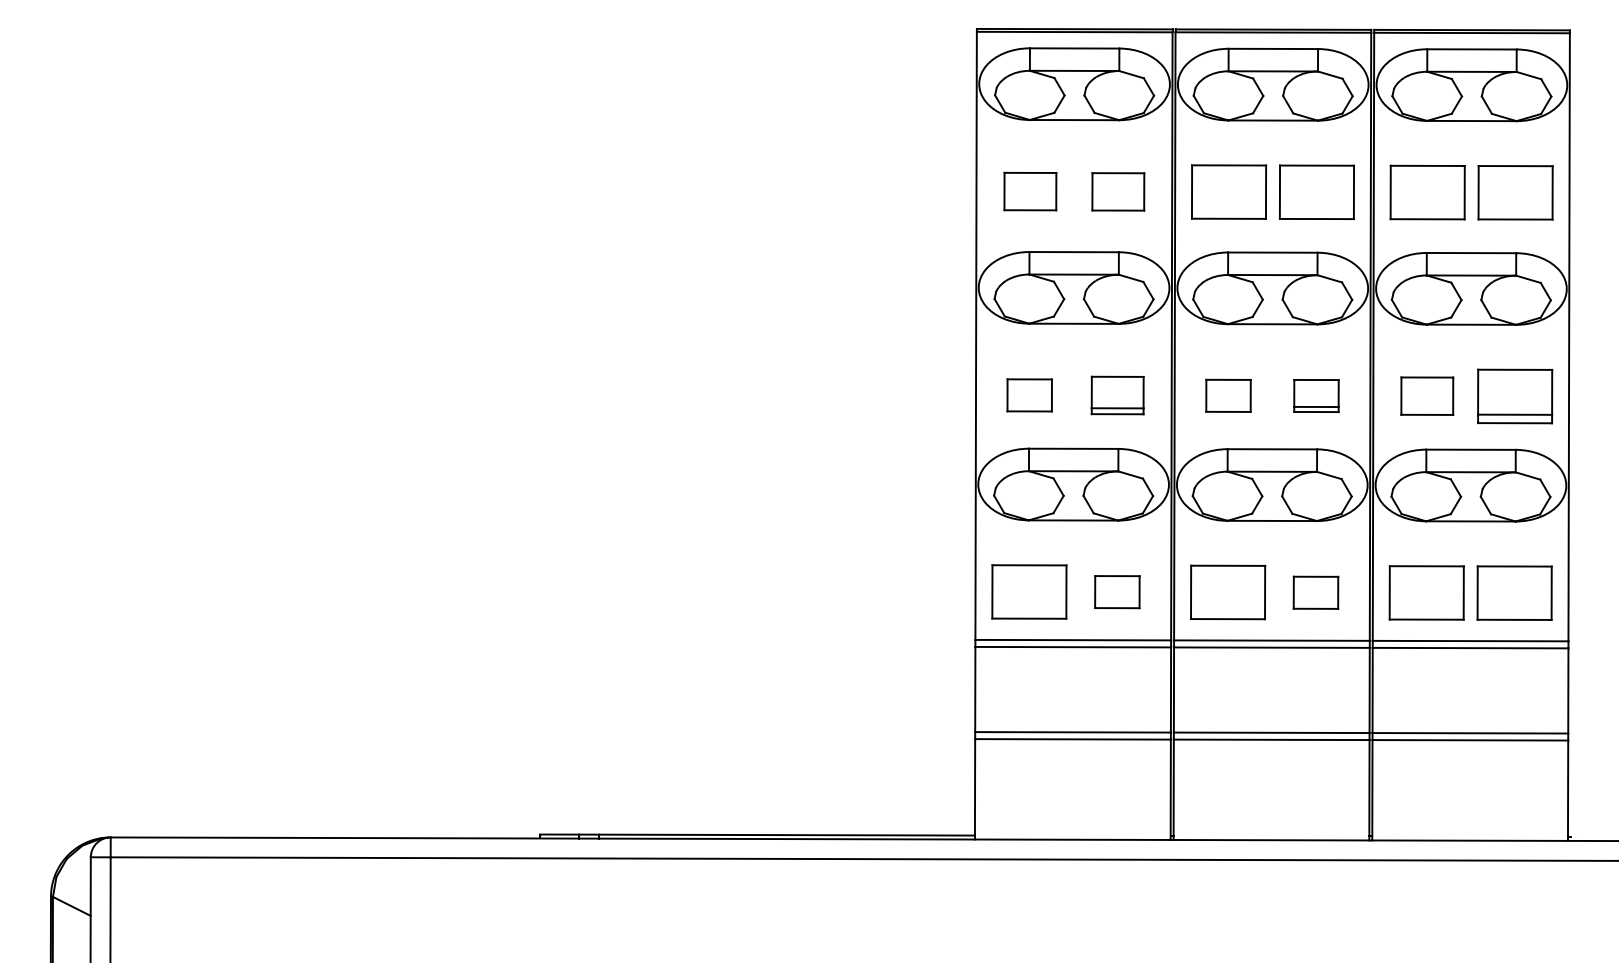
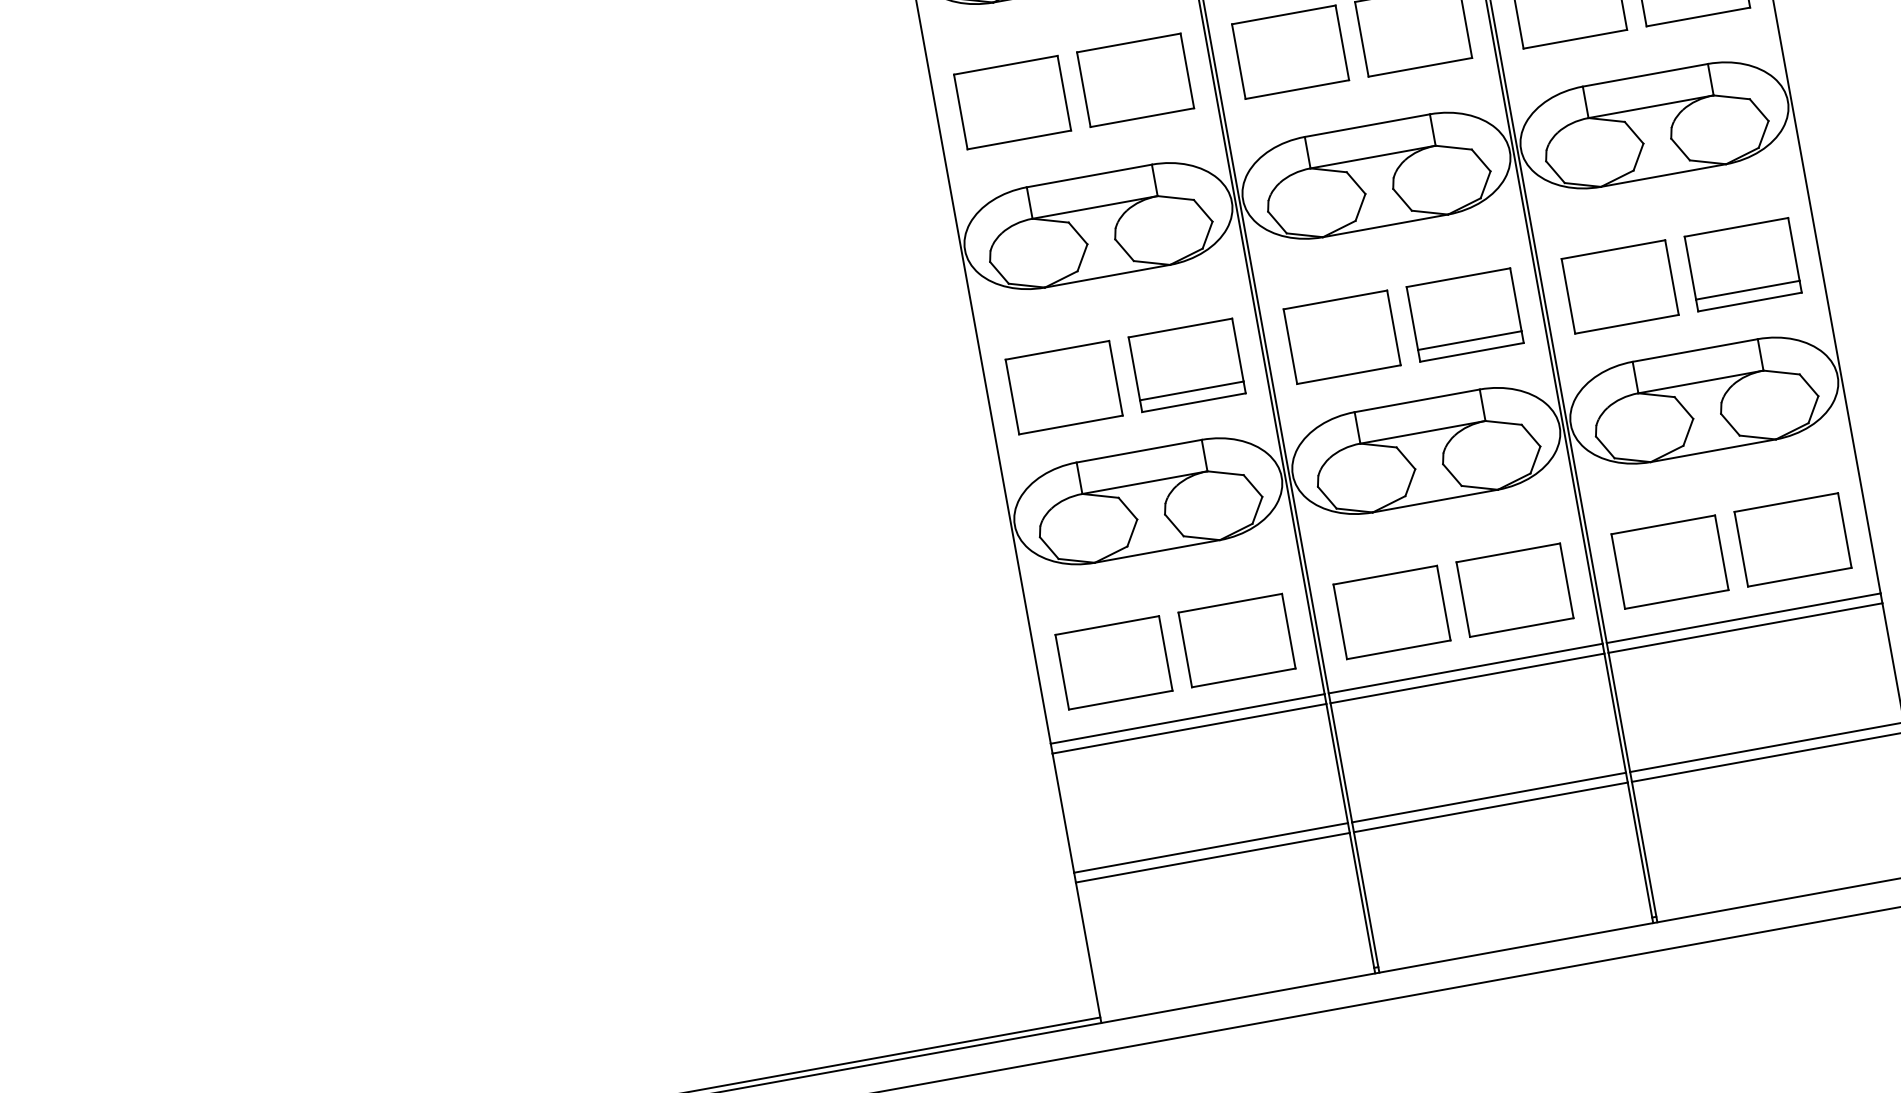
part: (1030, 191) -> (1012, 102), size x1.43
part: (1118, 191) -> (1135, 79), size x1.43
part: (1029, 395) -> (1063, 387), size x1.67
part: (1117, 395) -> (1186, 365), size x1.43
part: (1228, 395) -> (1342, 336), size x1.67
part: (1316, 395) -> (1465, 314), size x1.67
part: (1427, 395) -> (1620, 285), size x1.43
part: (1117, 591) -> (1237, 639), size x1.67
part: (1315, 592) -> (1514, 590), size x1.67

